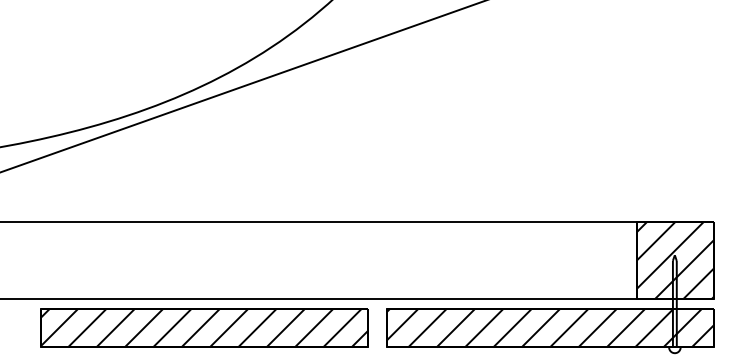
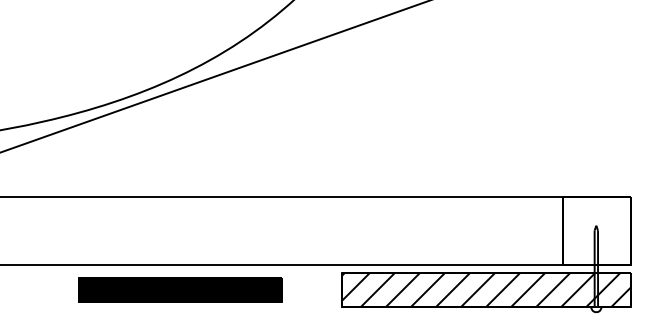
hatch: (675, 260) -> (596, 230), removed
part: (204, 327) -> (180, 289), size x0.7

